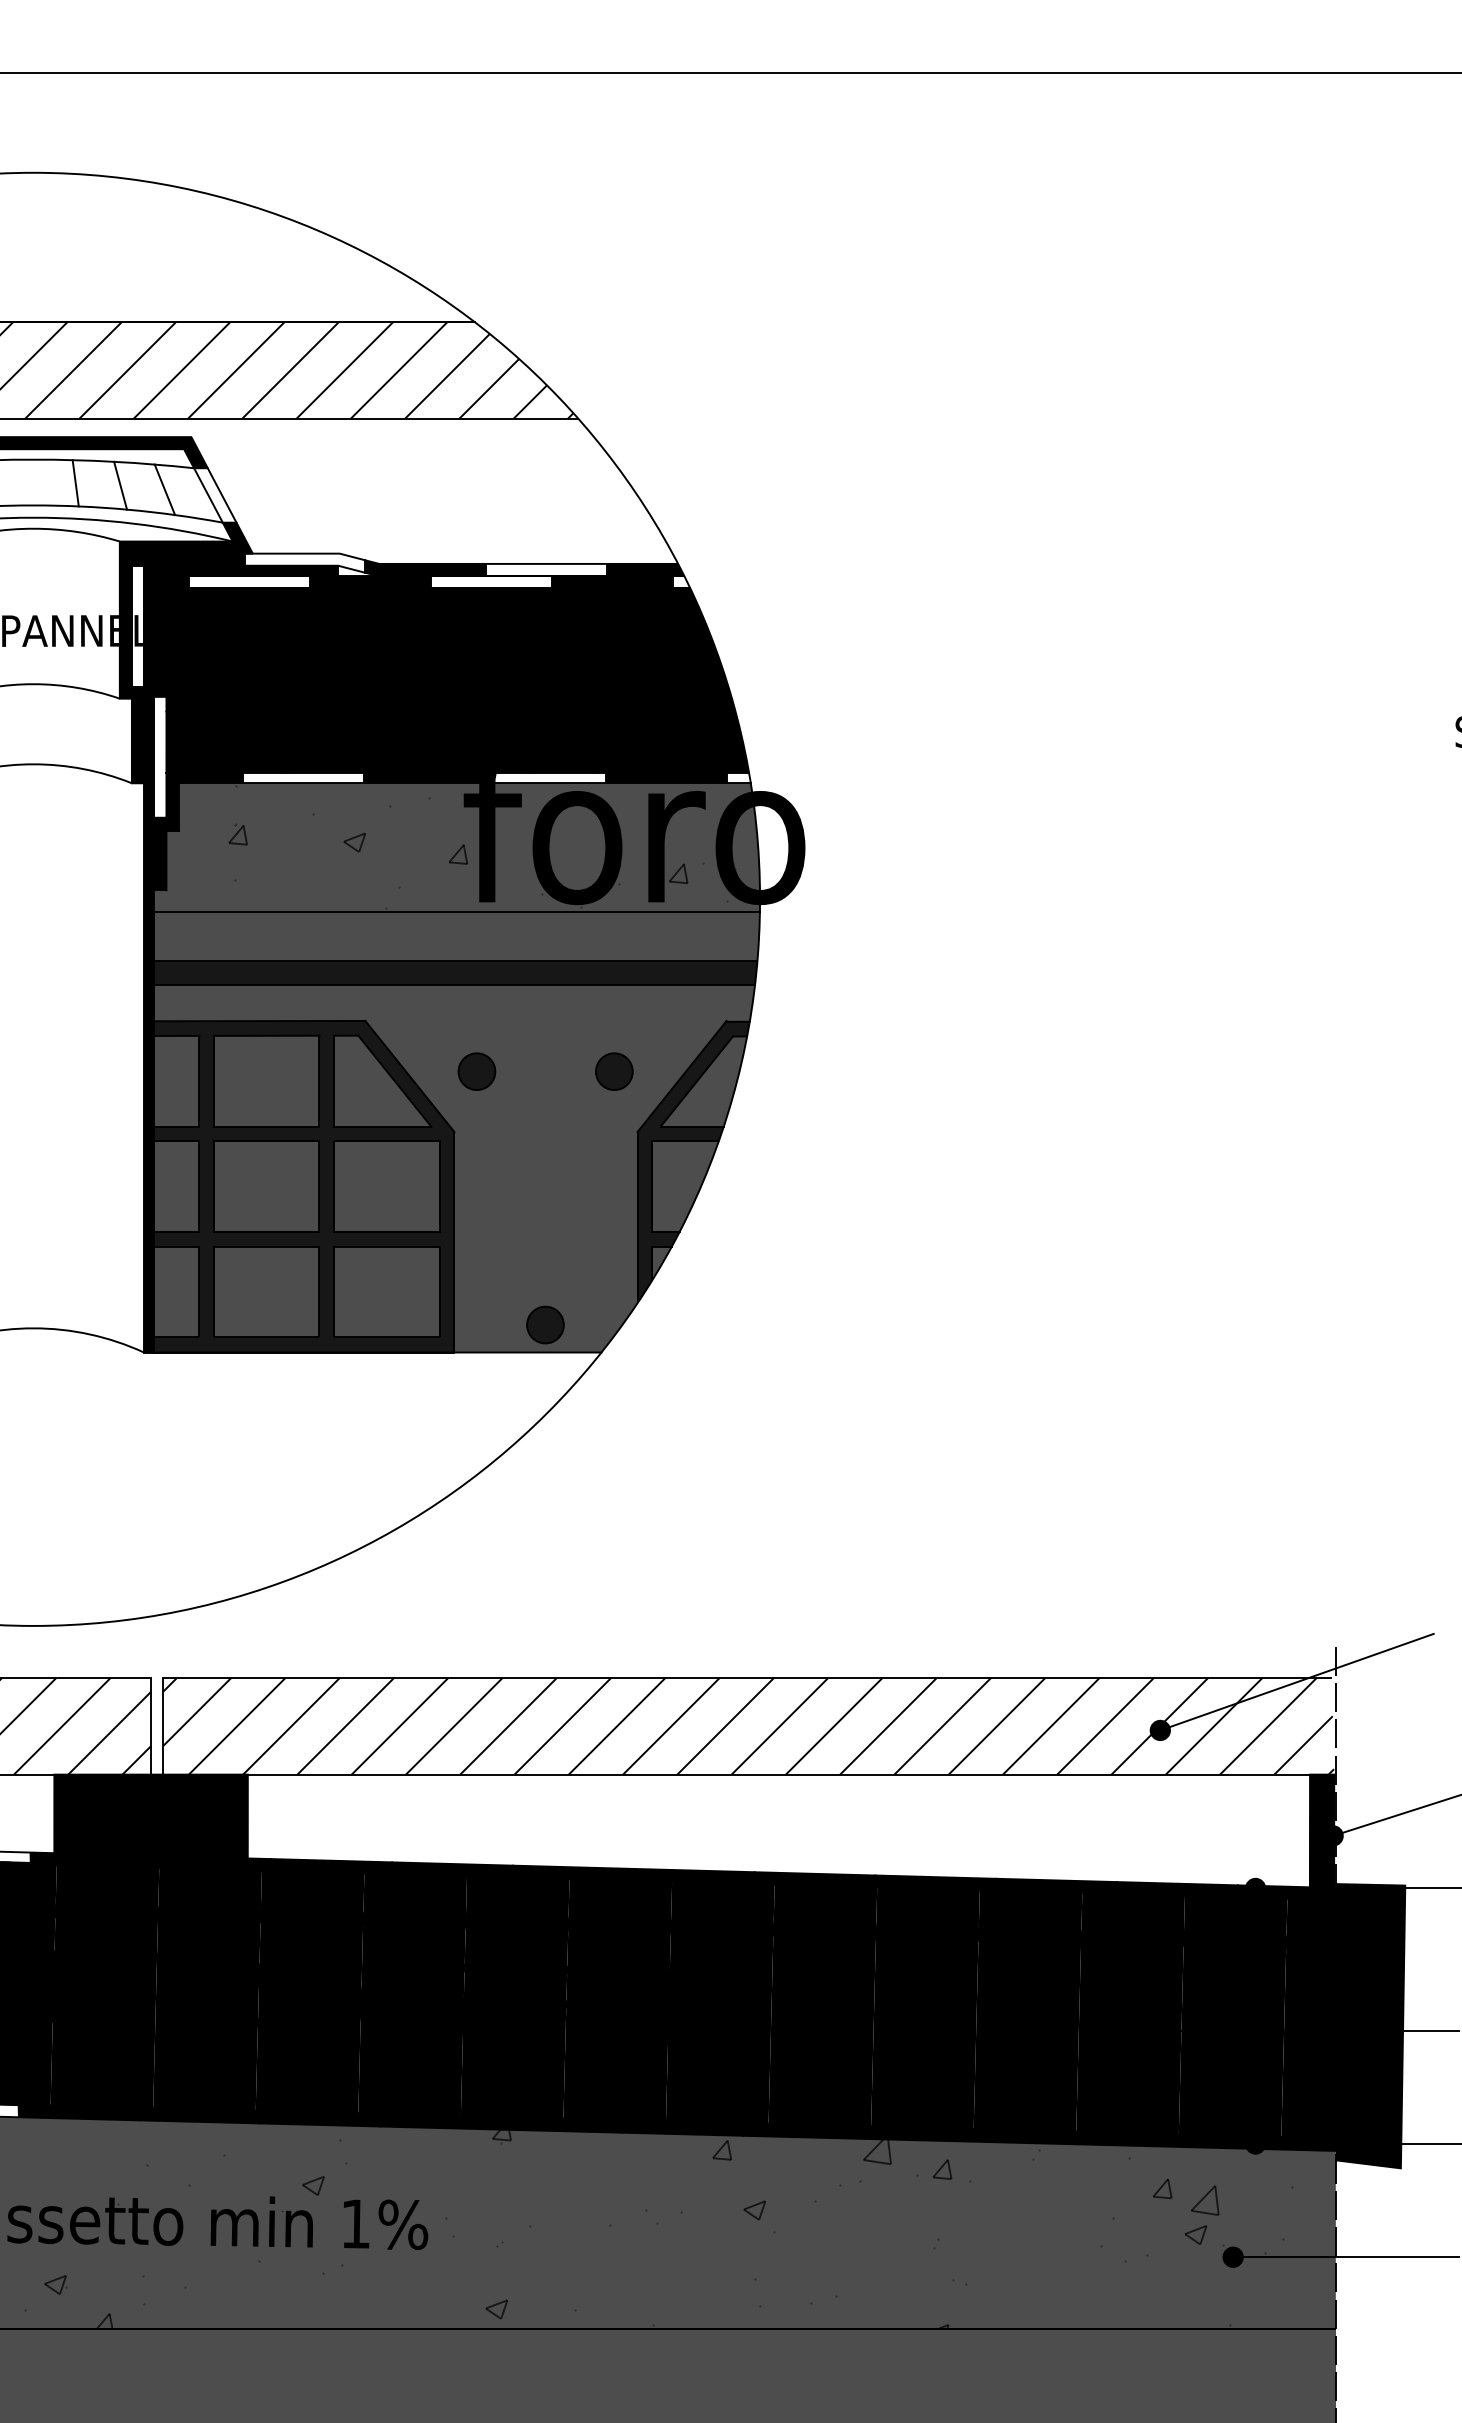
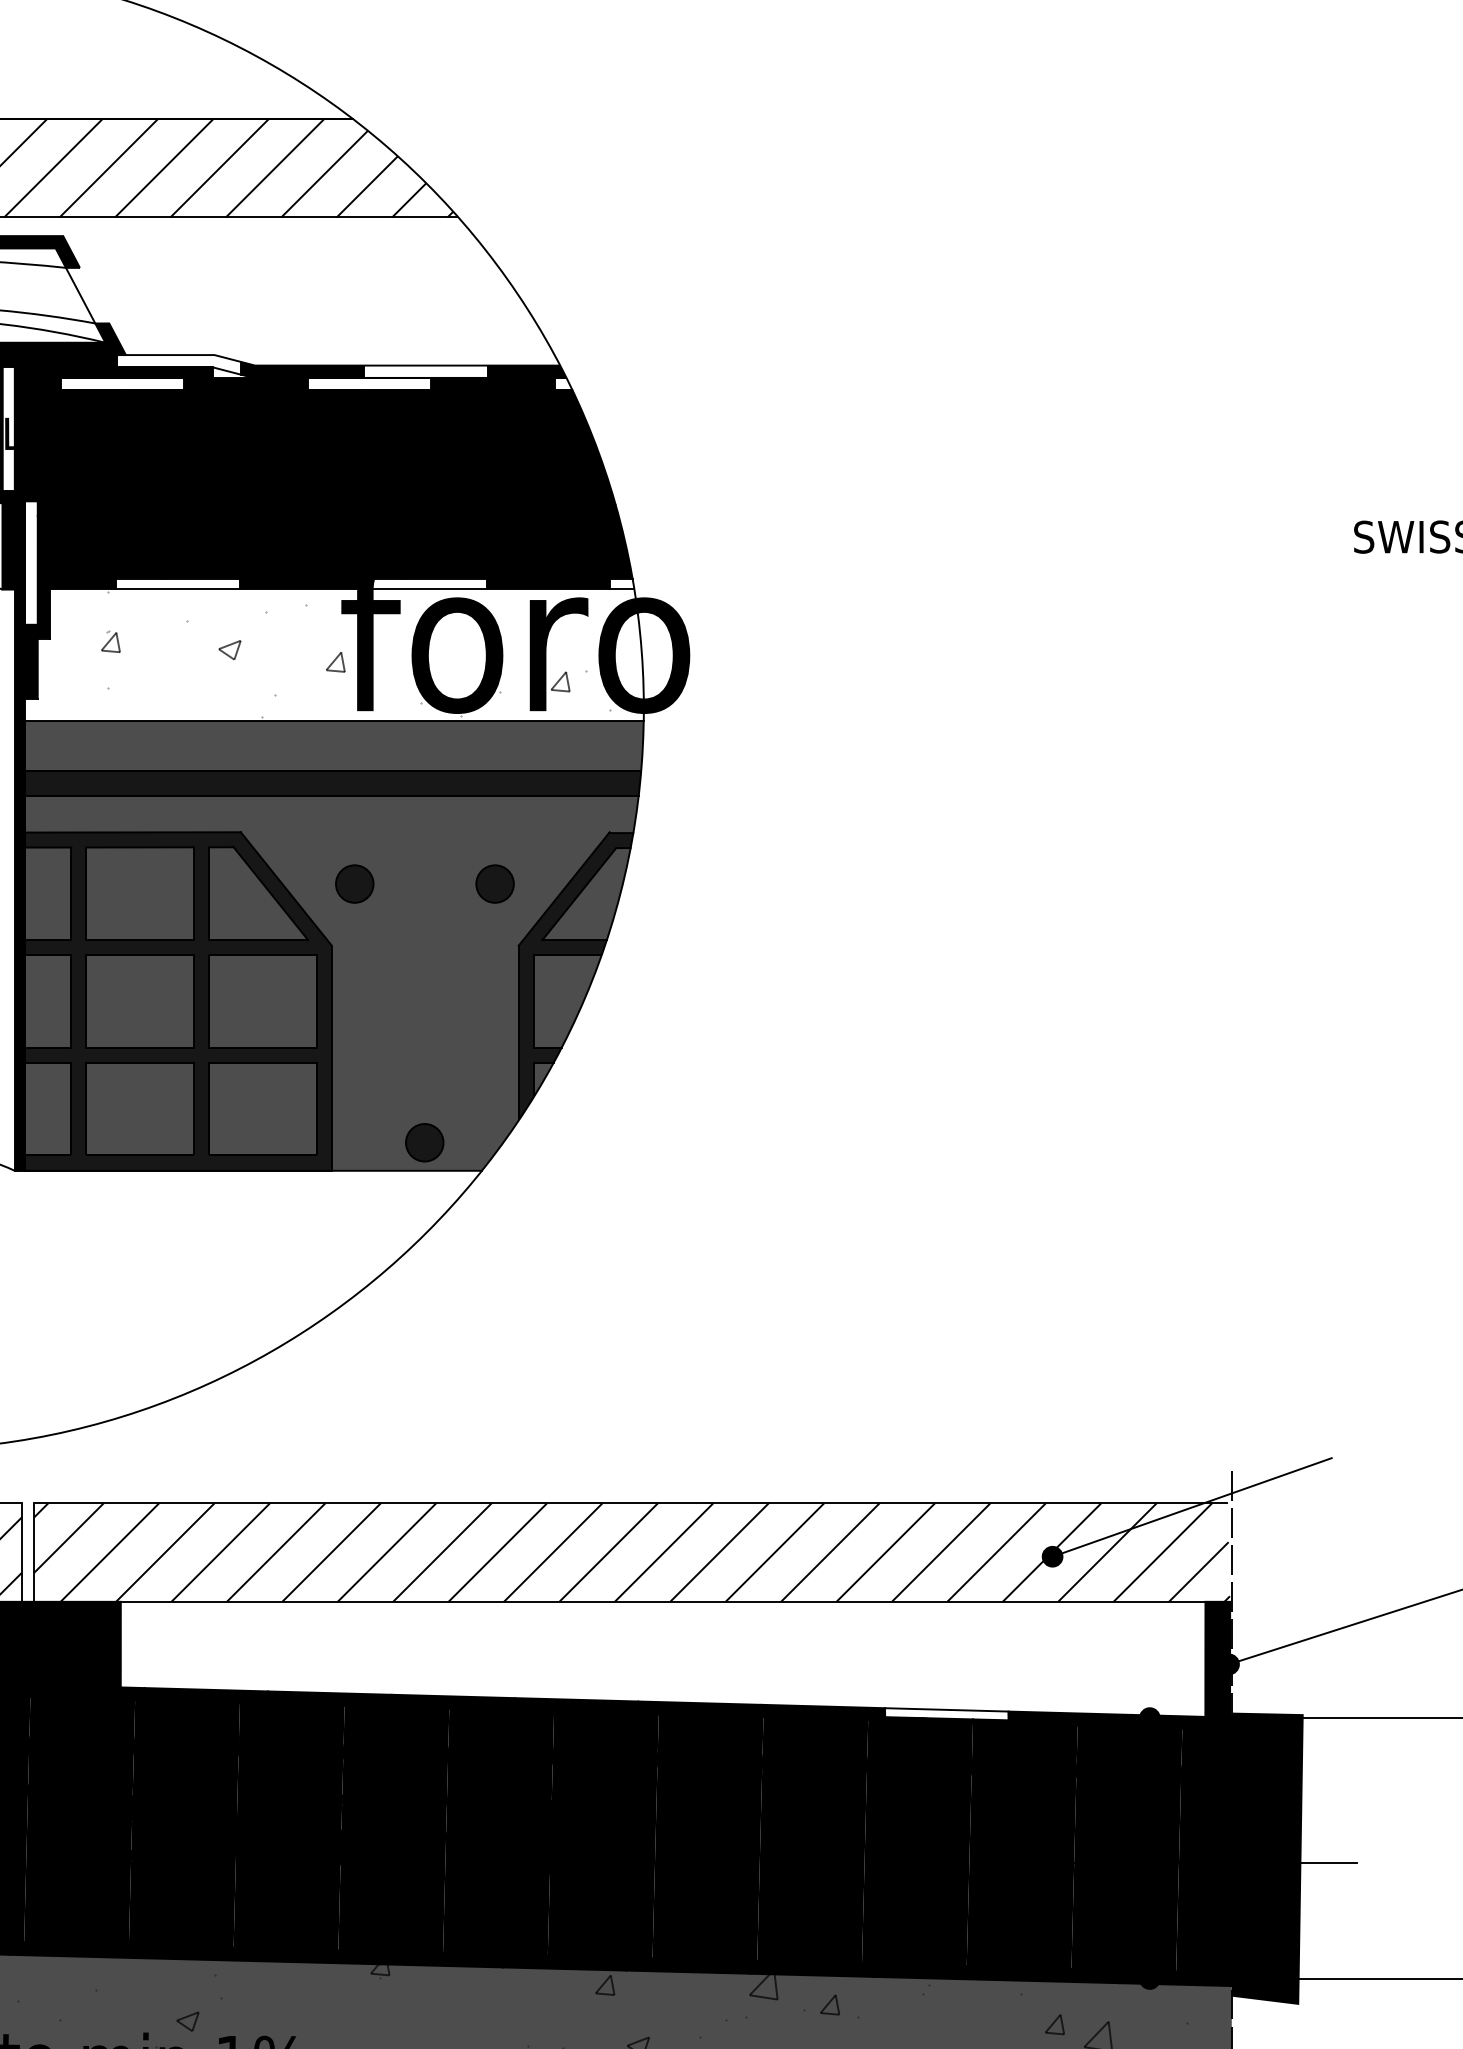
line: (164, 489) -> (35, 289), removed
line: (221, 495) -> (93, 295), removed
fill: (456, 846) -> (333, 654), removed
fill: (1056, 1886) -> (946, 1716), removed

